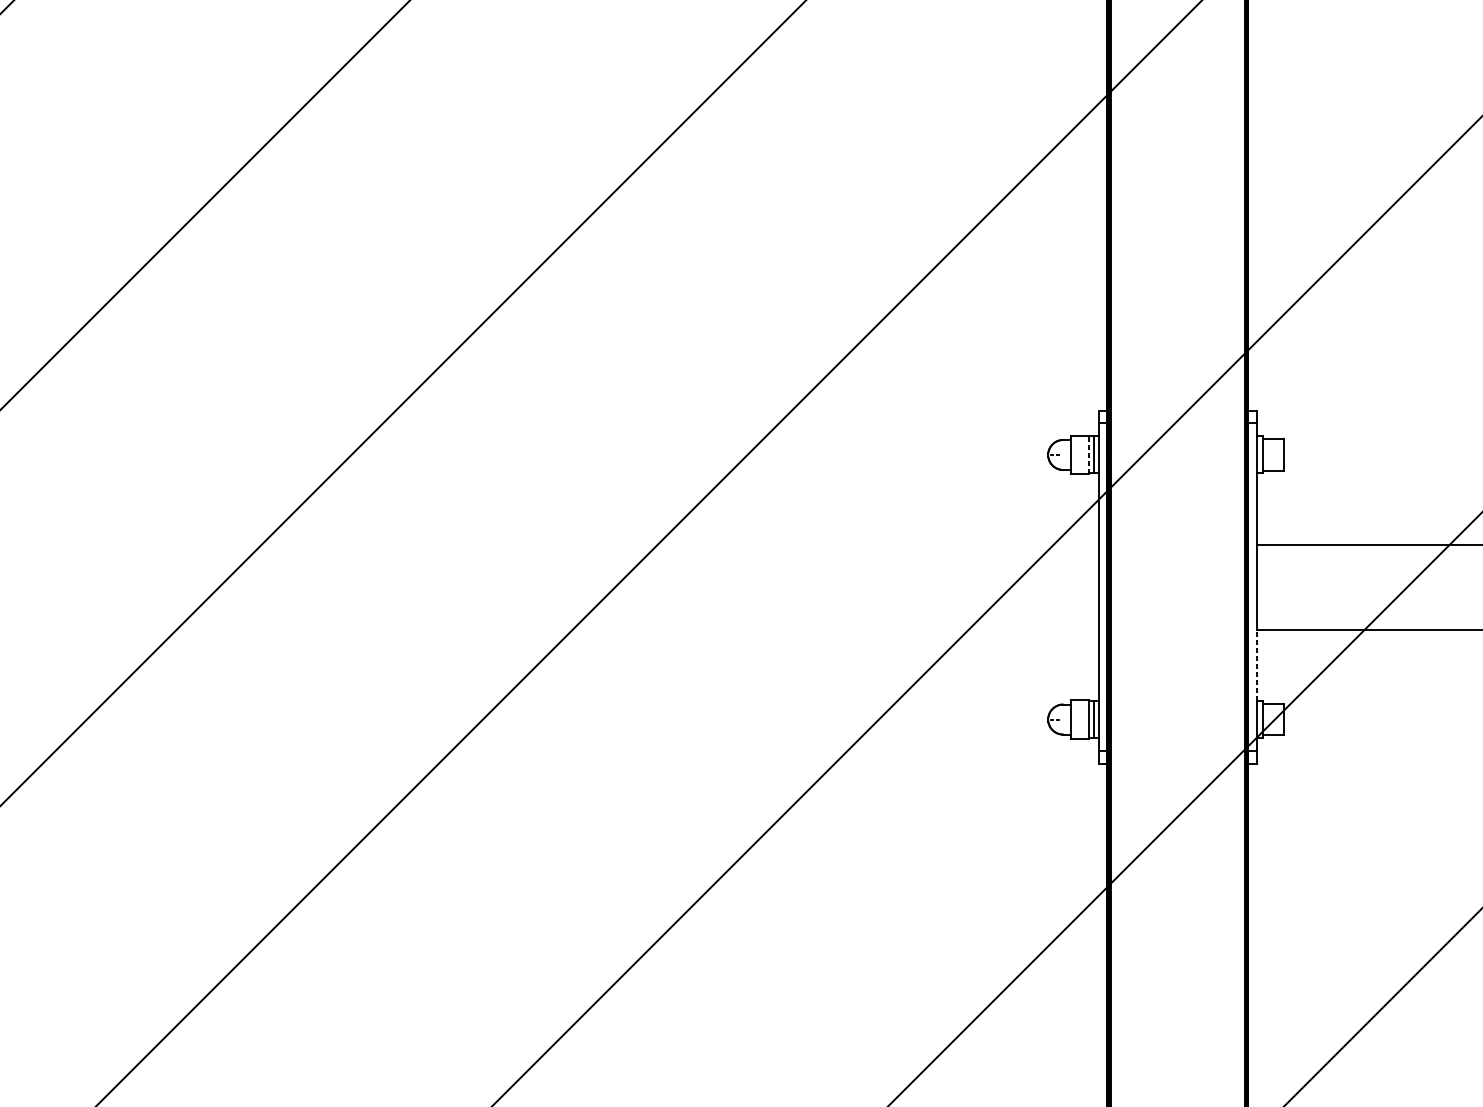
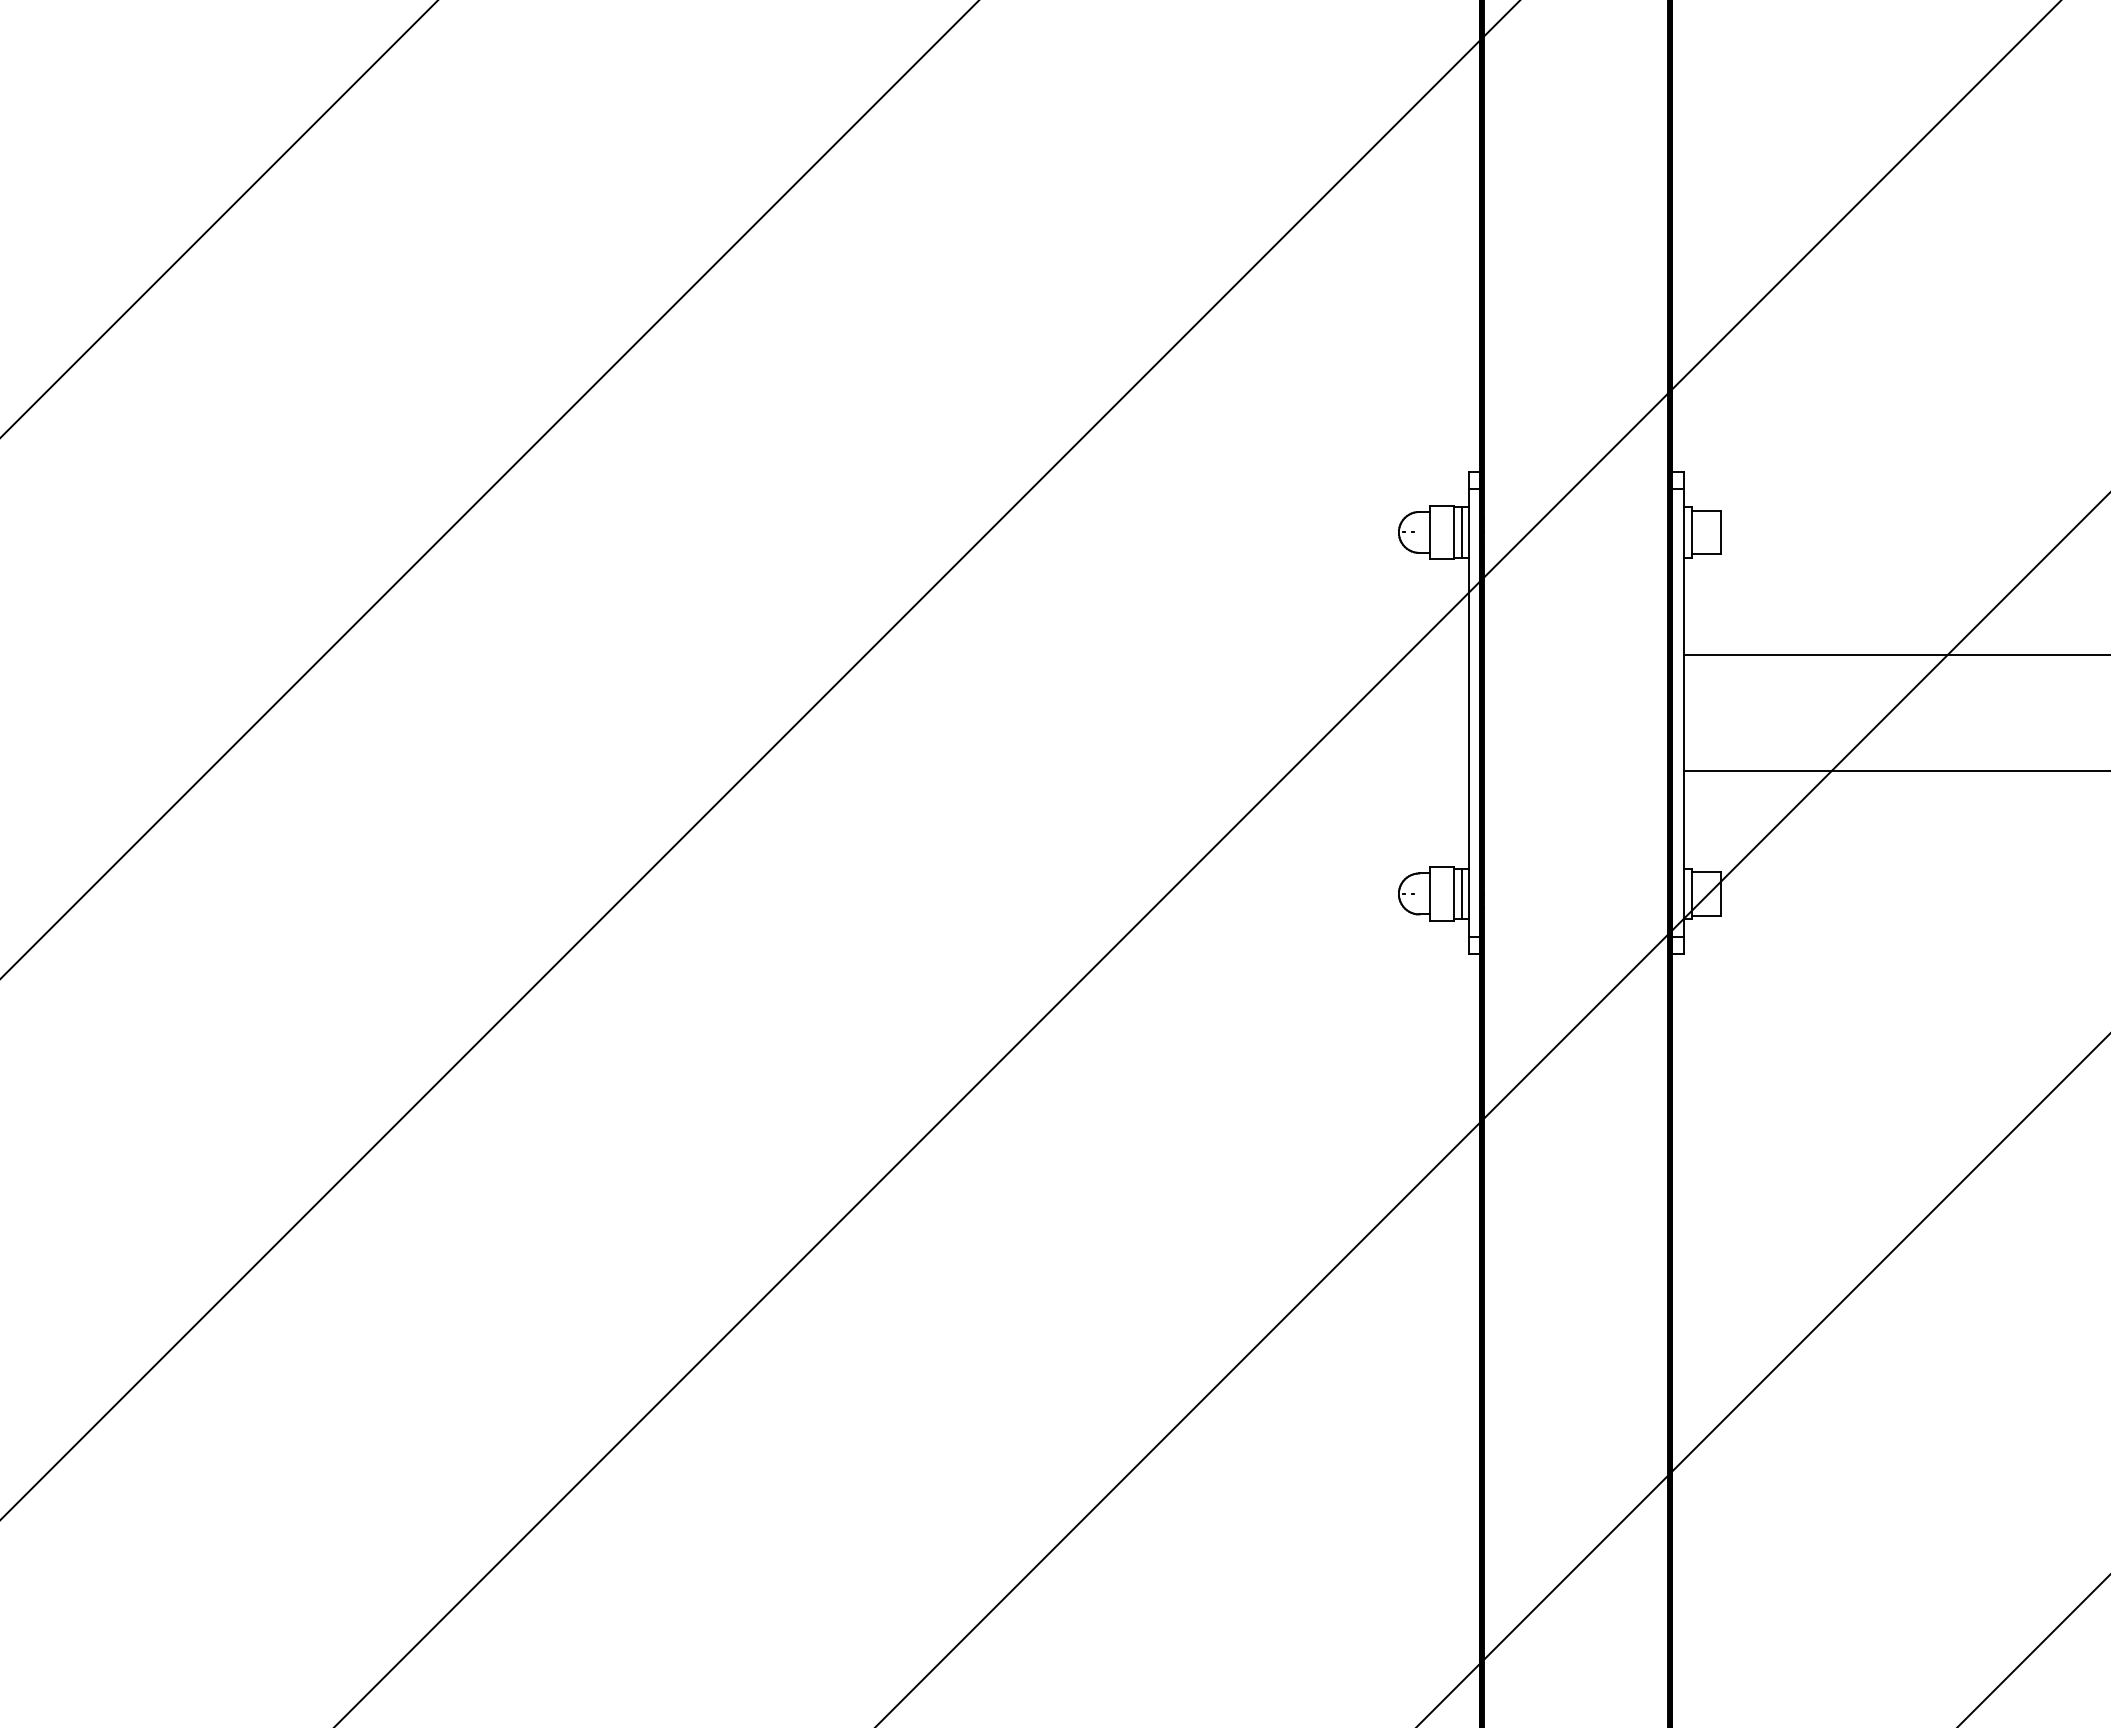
line: (1088, 455) -> (1454, 532), dashed -> solid
line: (1257, 665) -> (1684, 820), dashed -> solid

